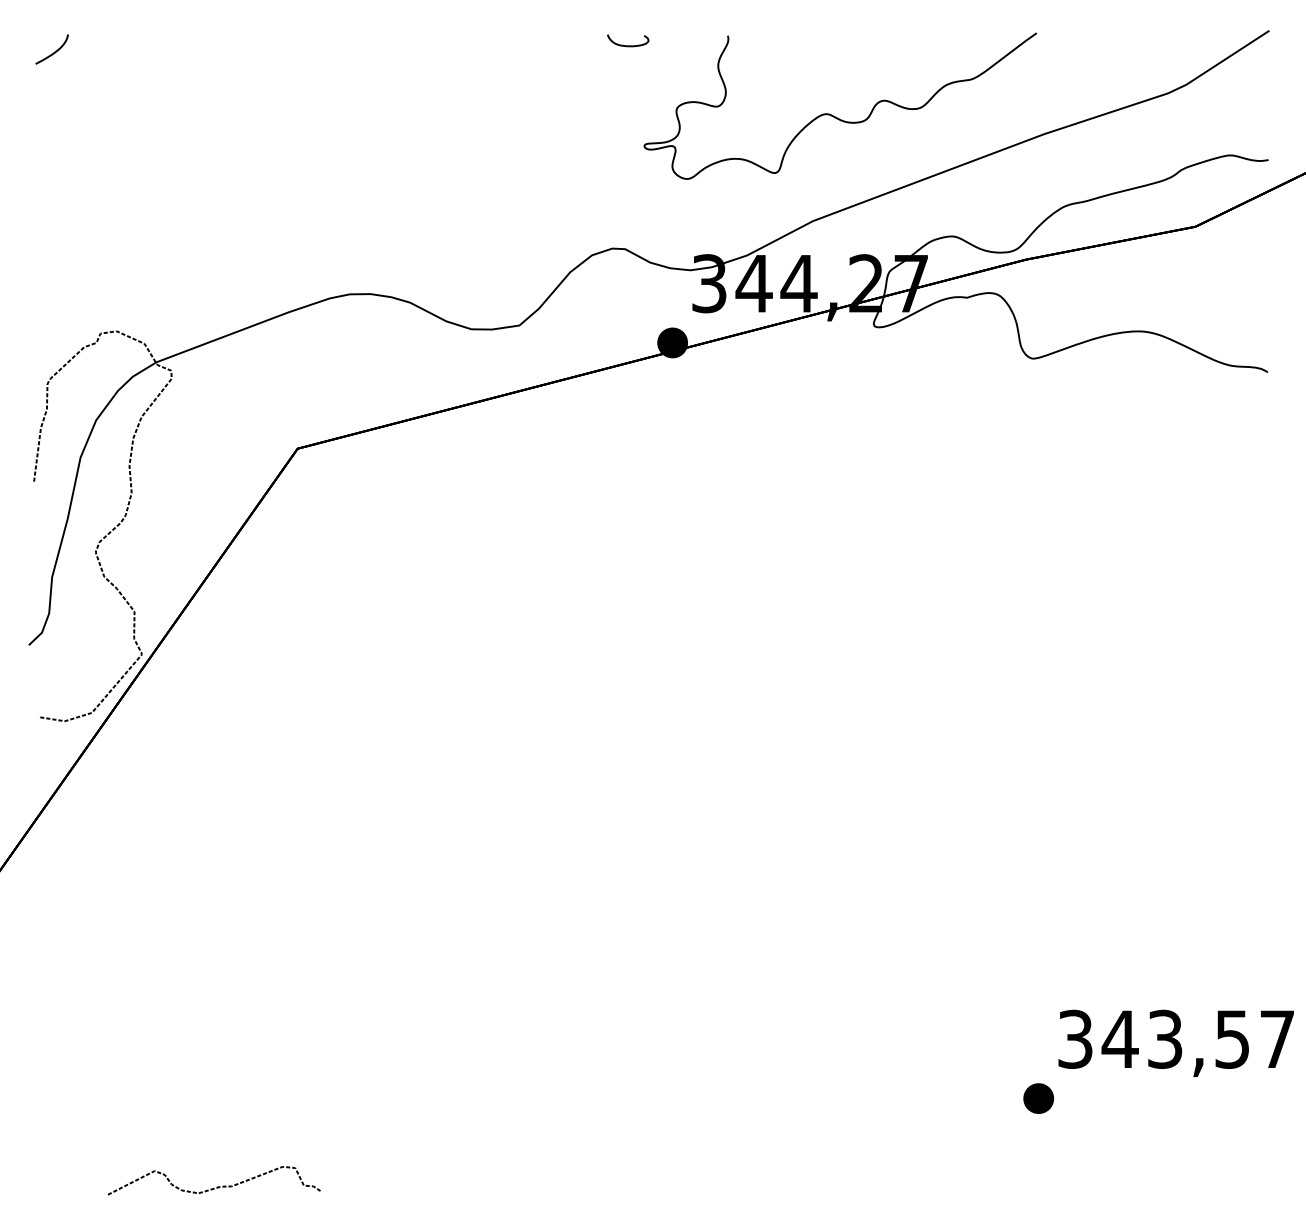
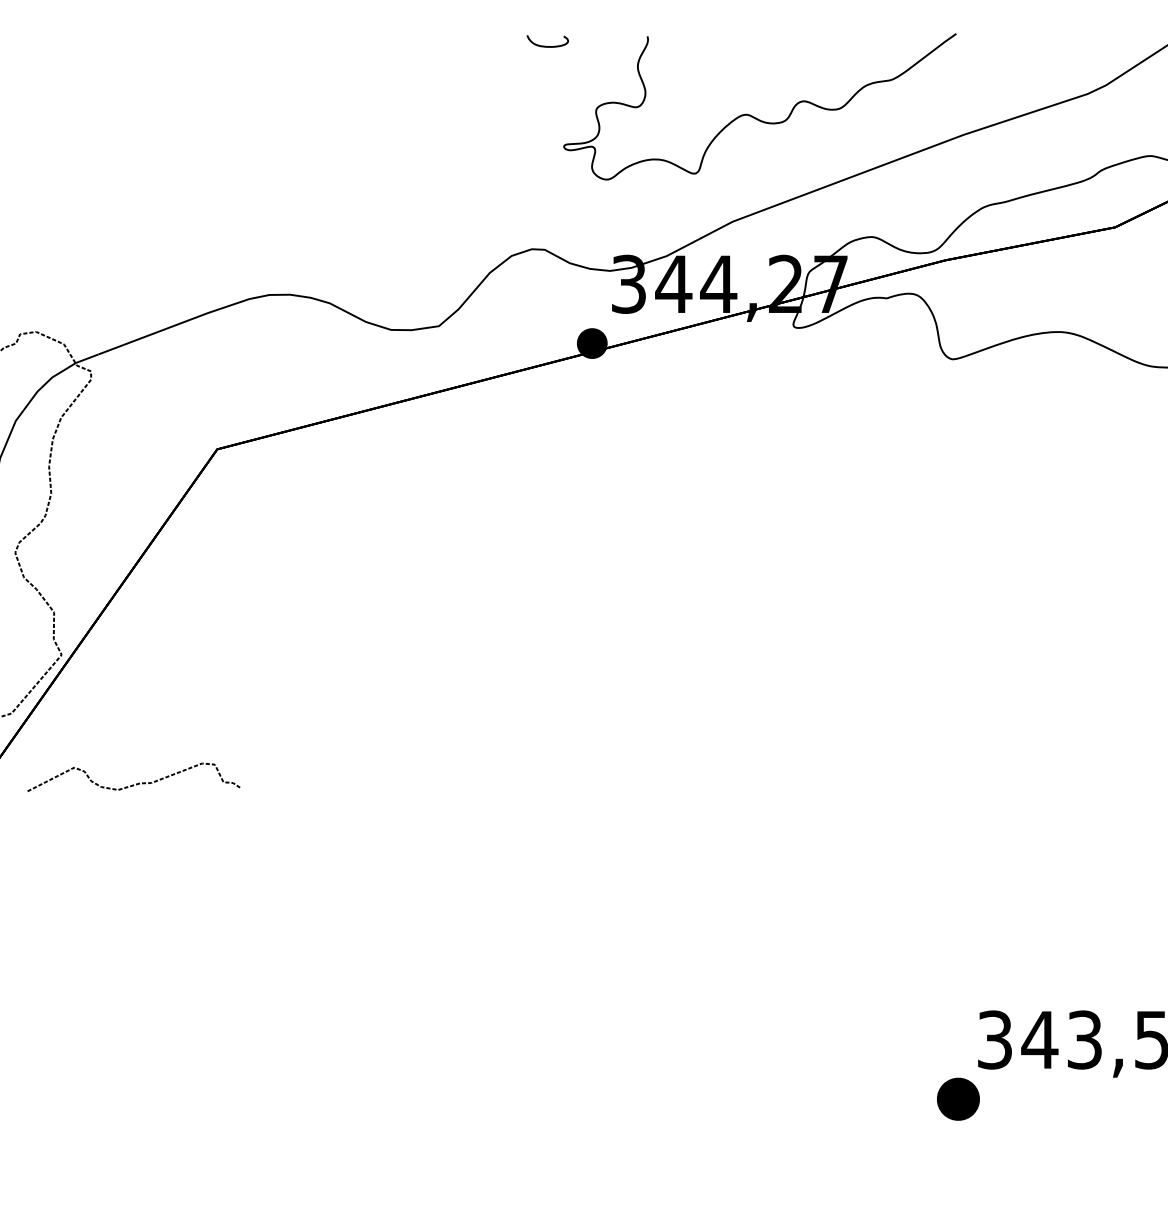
part: (1038, 1098) -> (958, 1099), size x1.4
curve: (213, 1187) -> (133, 784), moved

